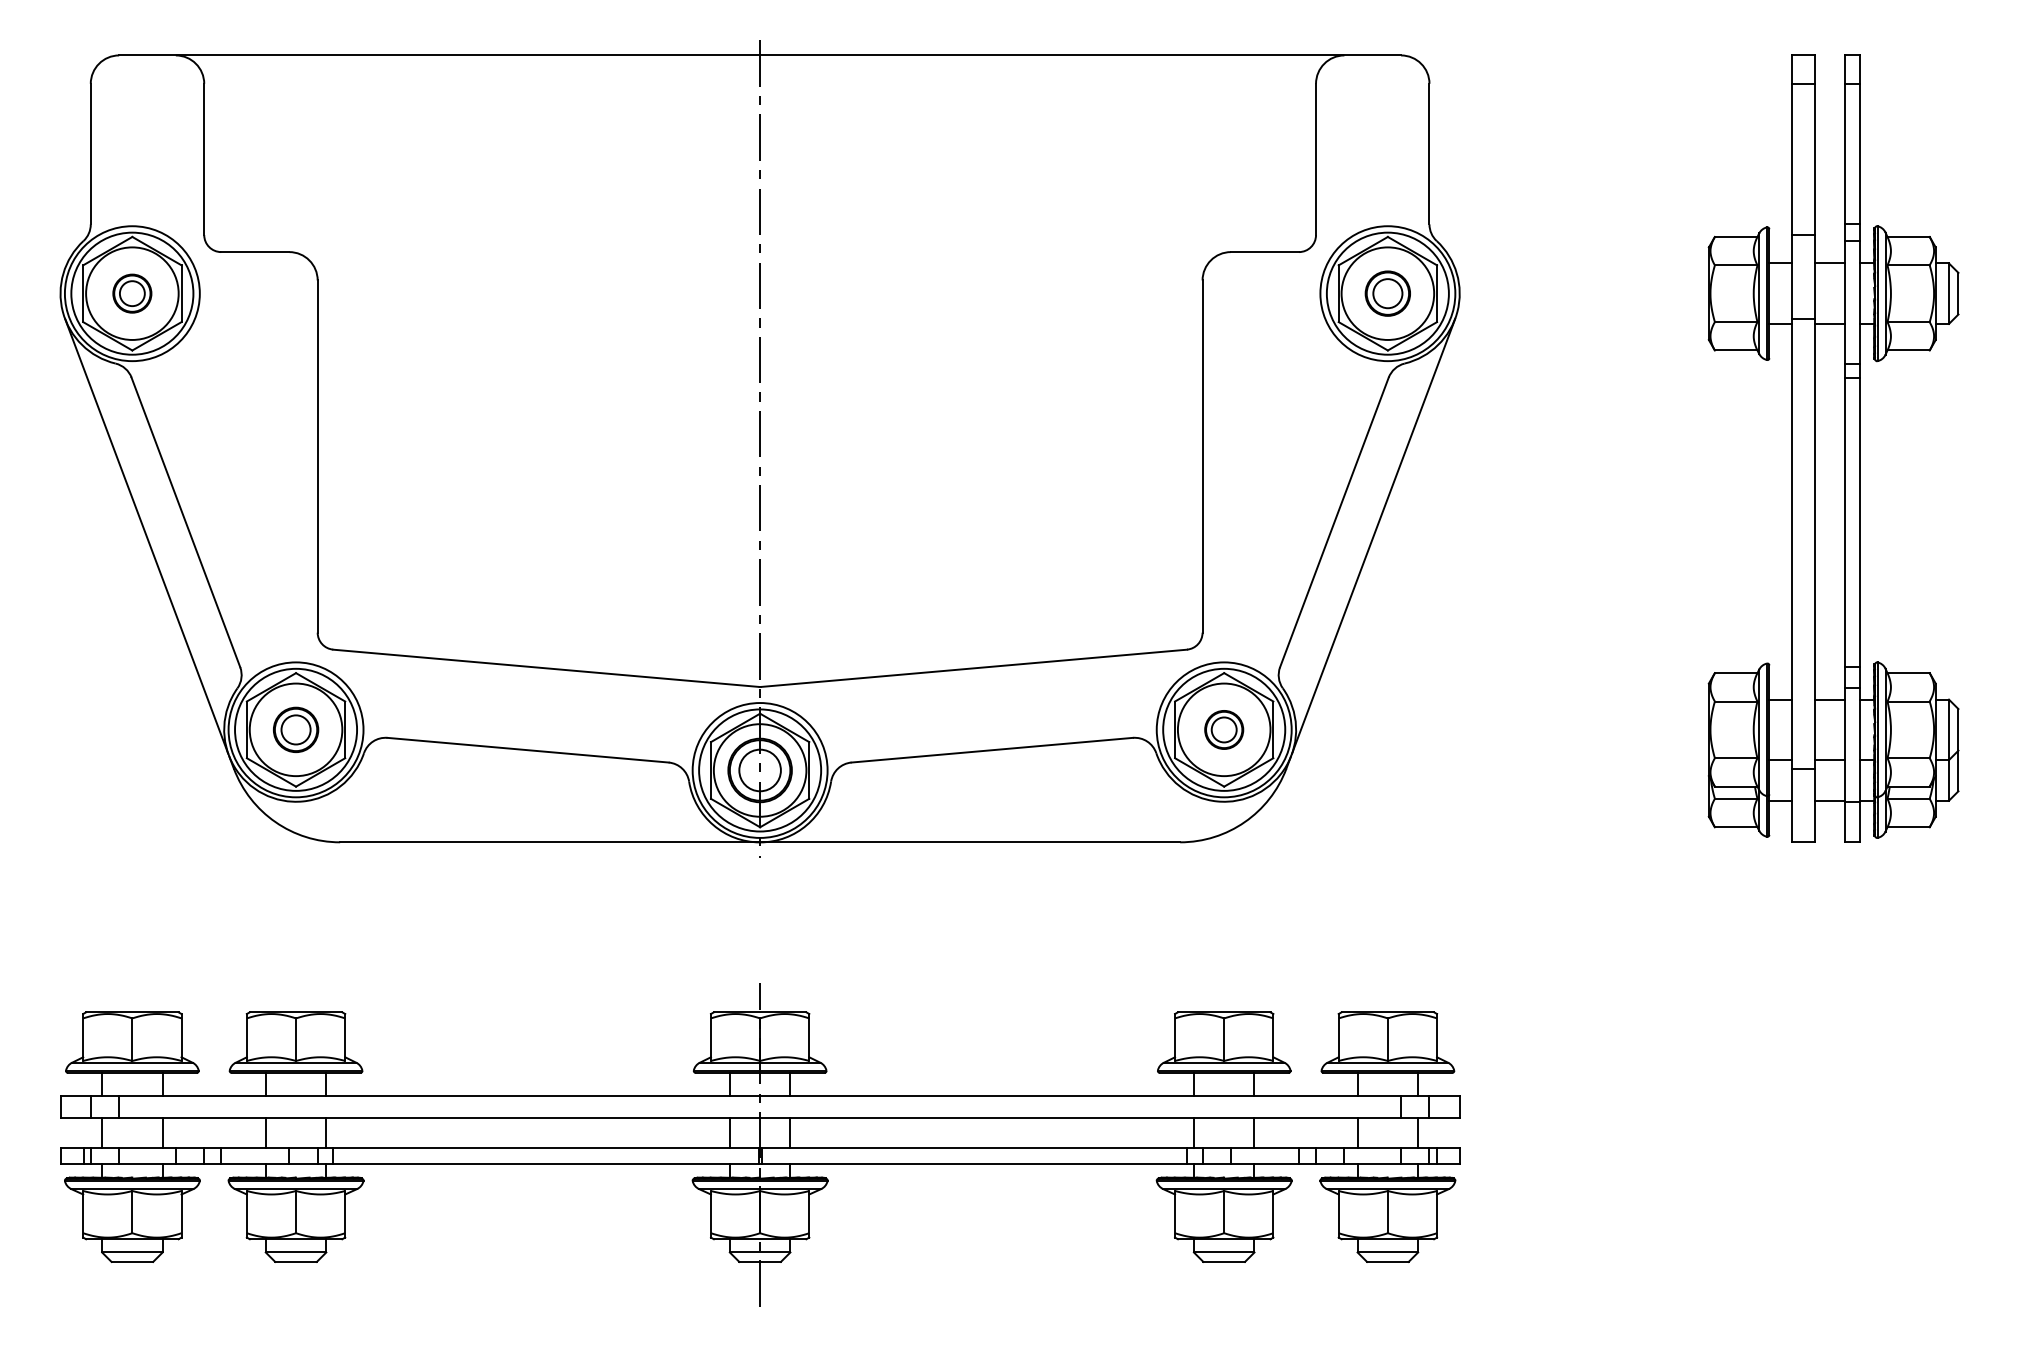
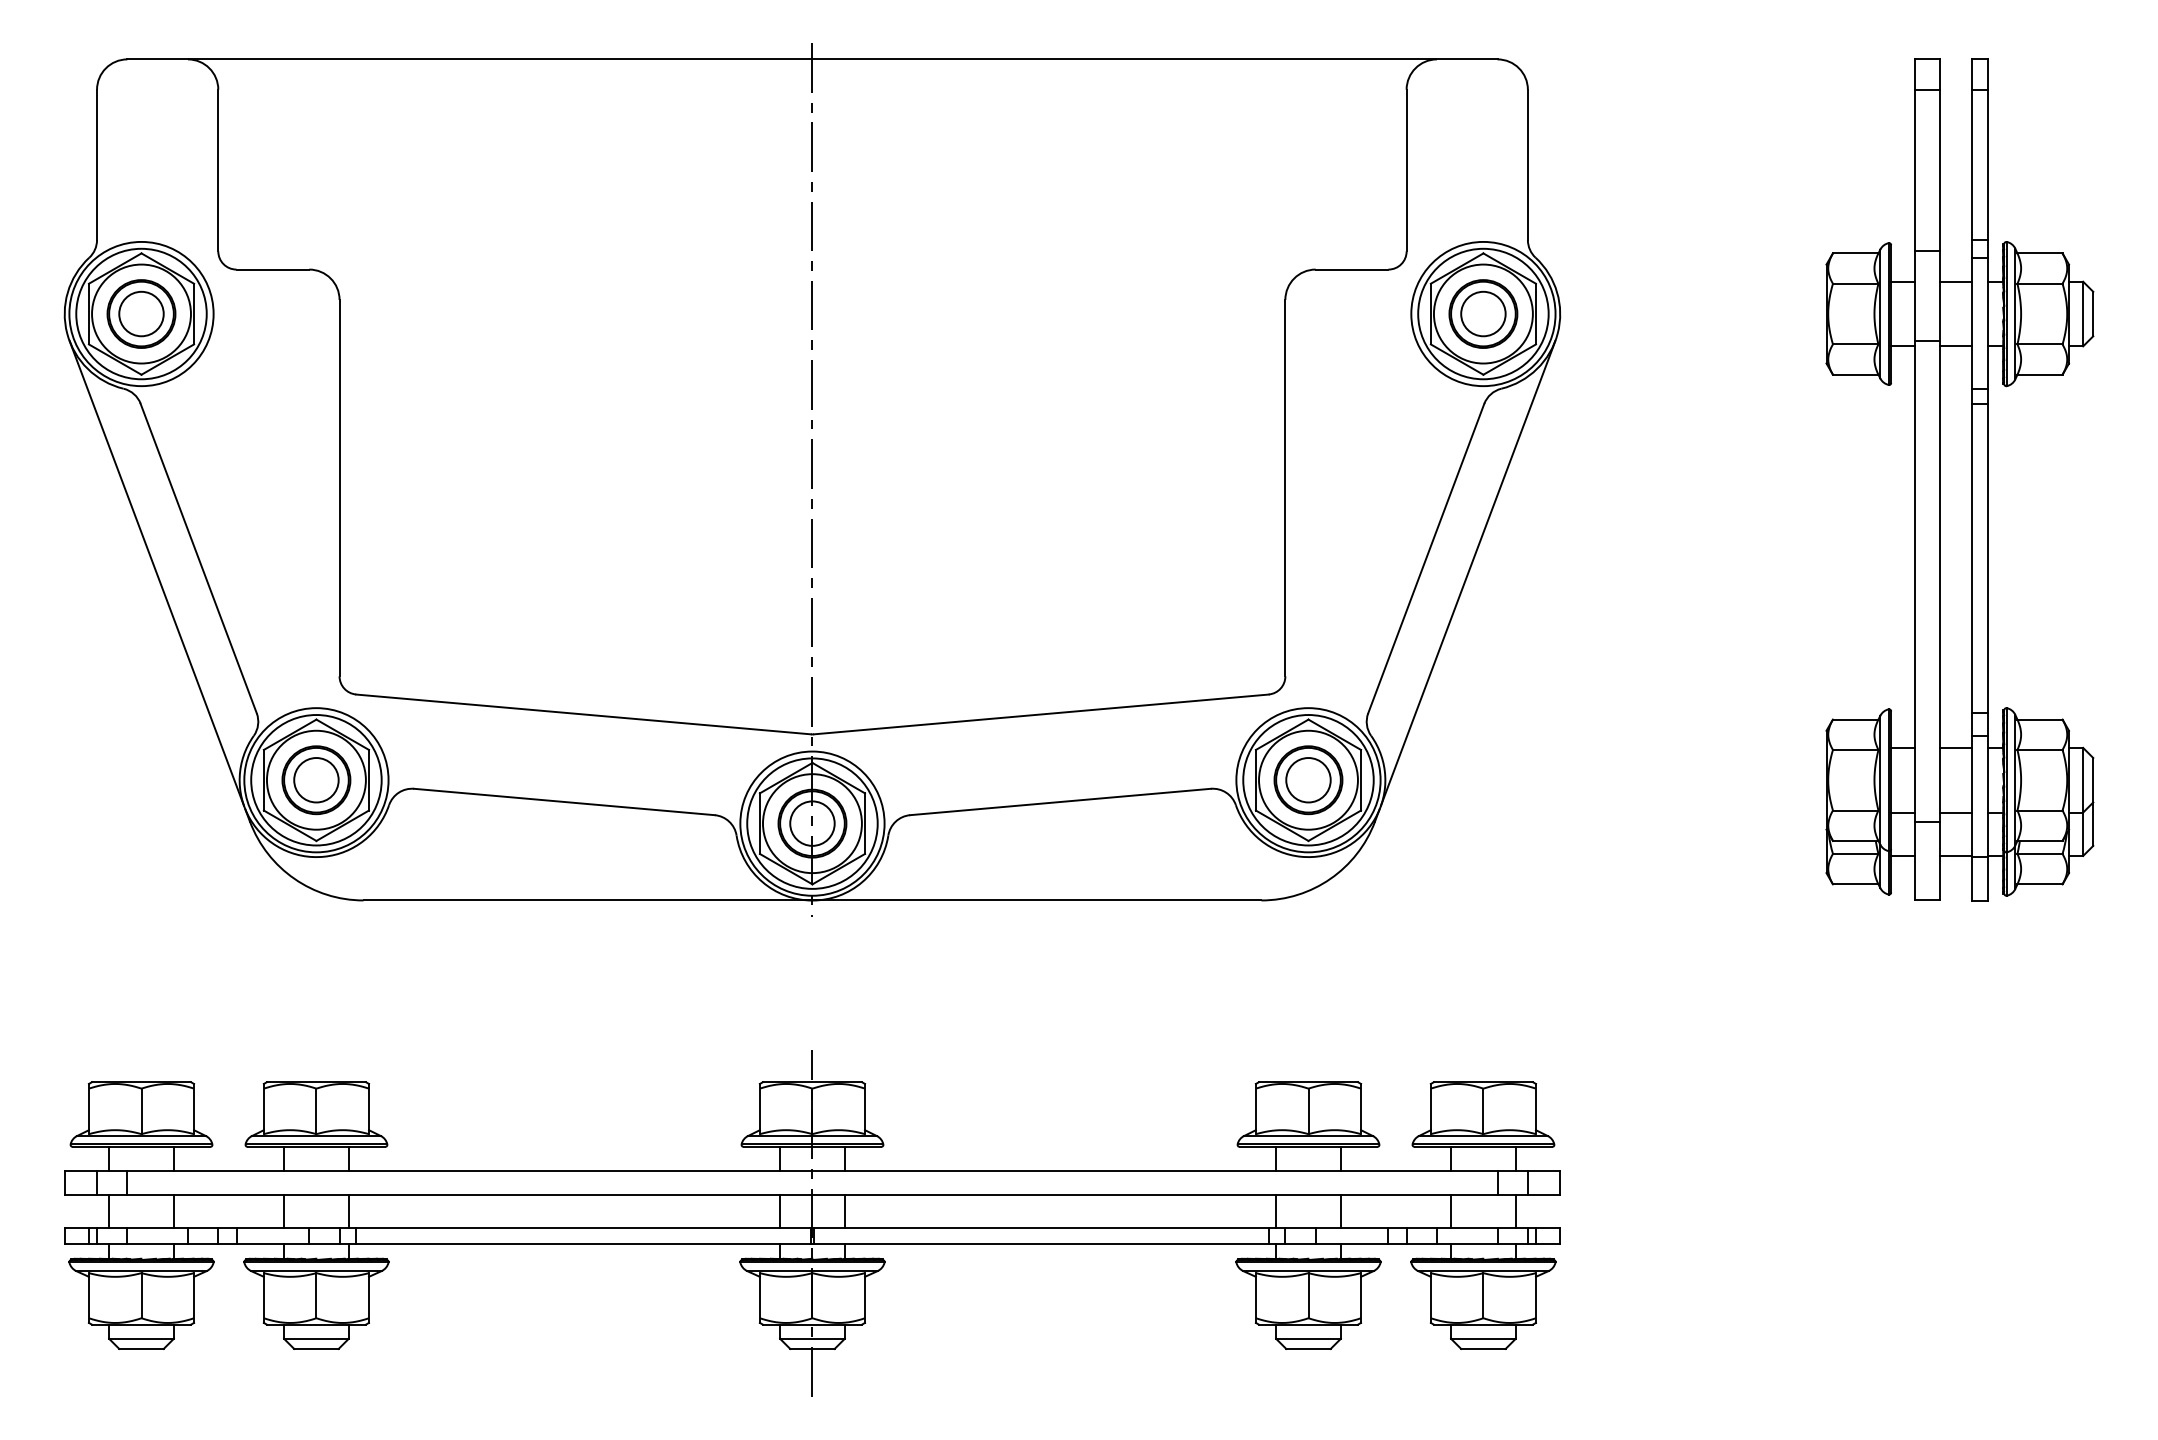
part: (132, 293) -> (141, 313), size x1.67
part: (1387, 293) -> (1483, 313), size x1.43
part: (296, 730) -> (316, 780), size x1.43
part: (1224, 730) -> (1308, 780), size x1.67

